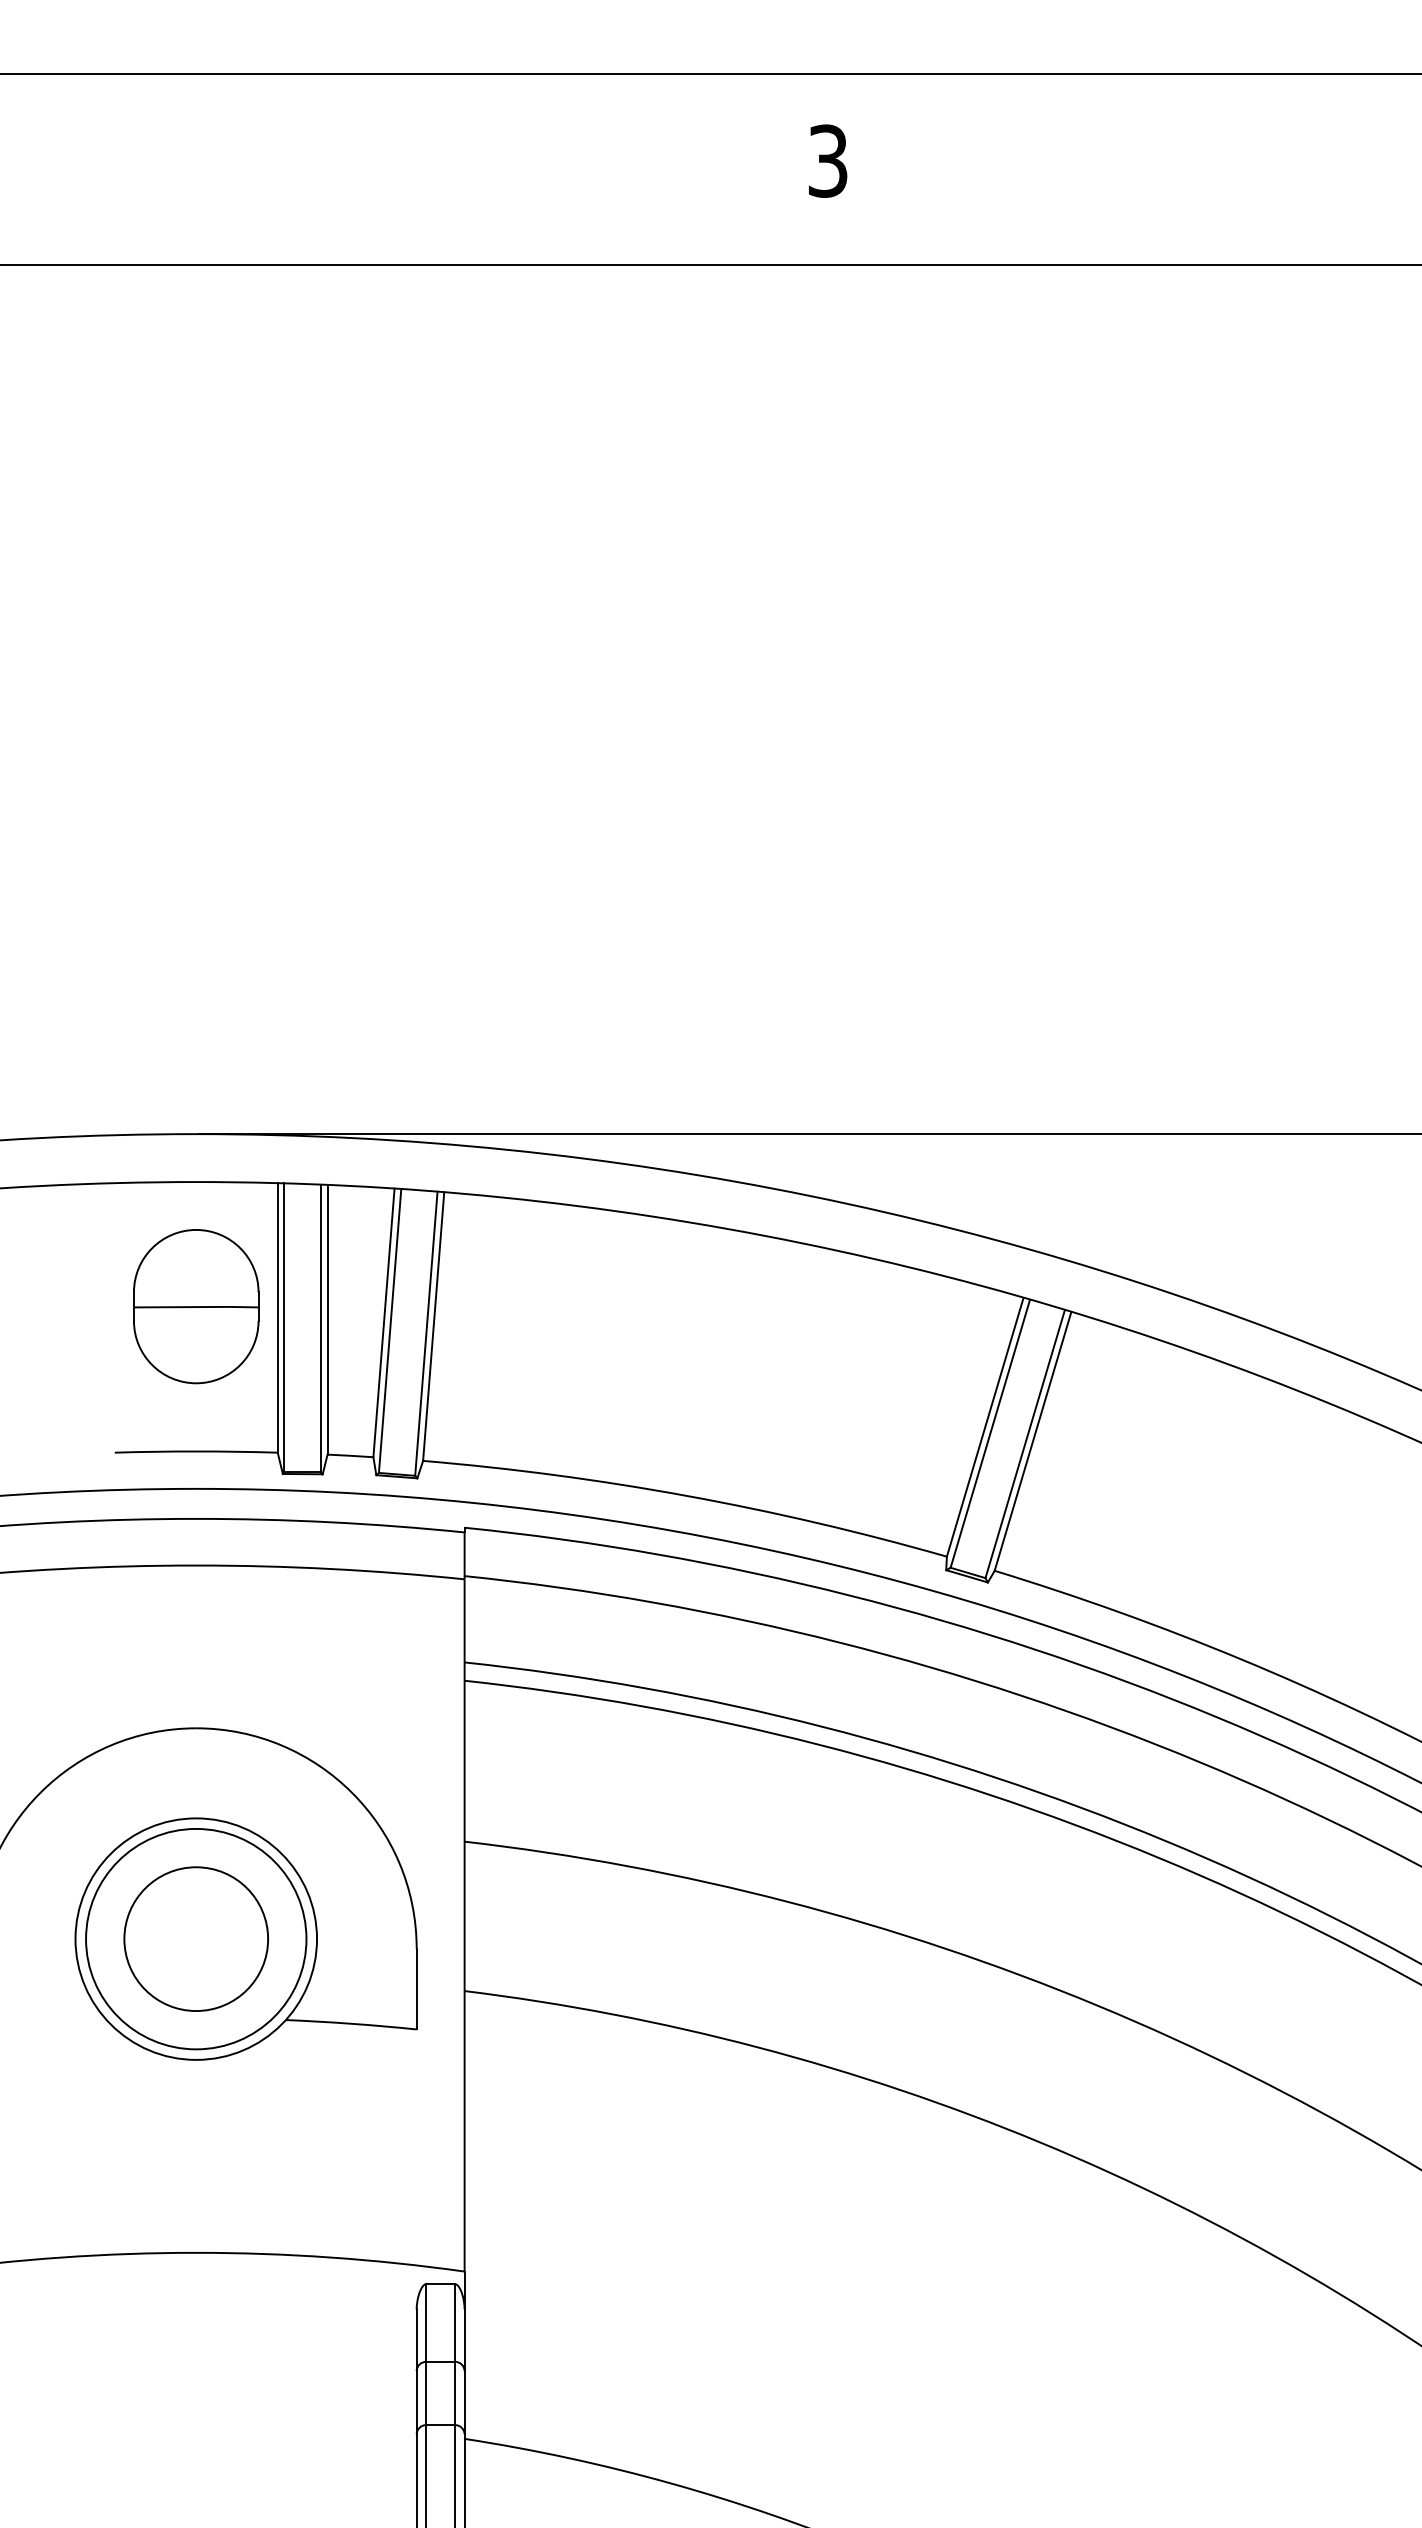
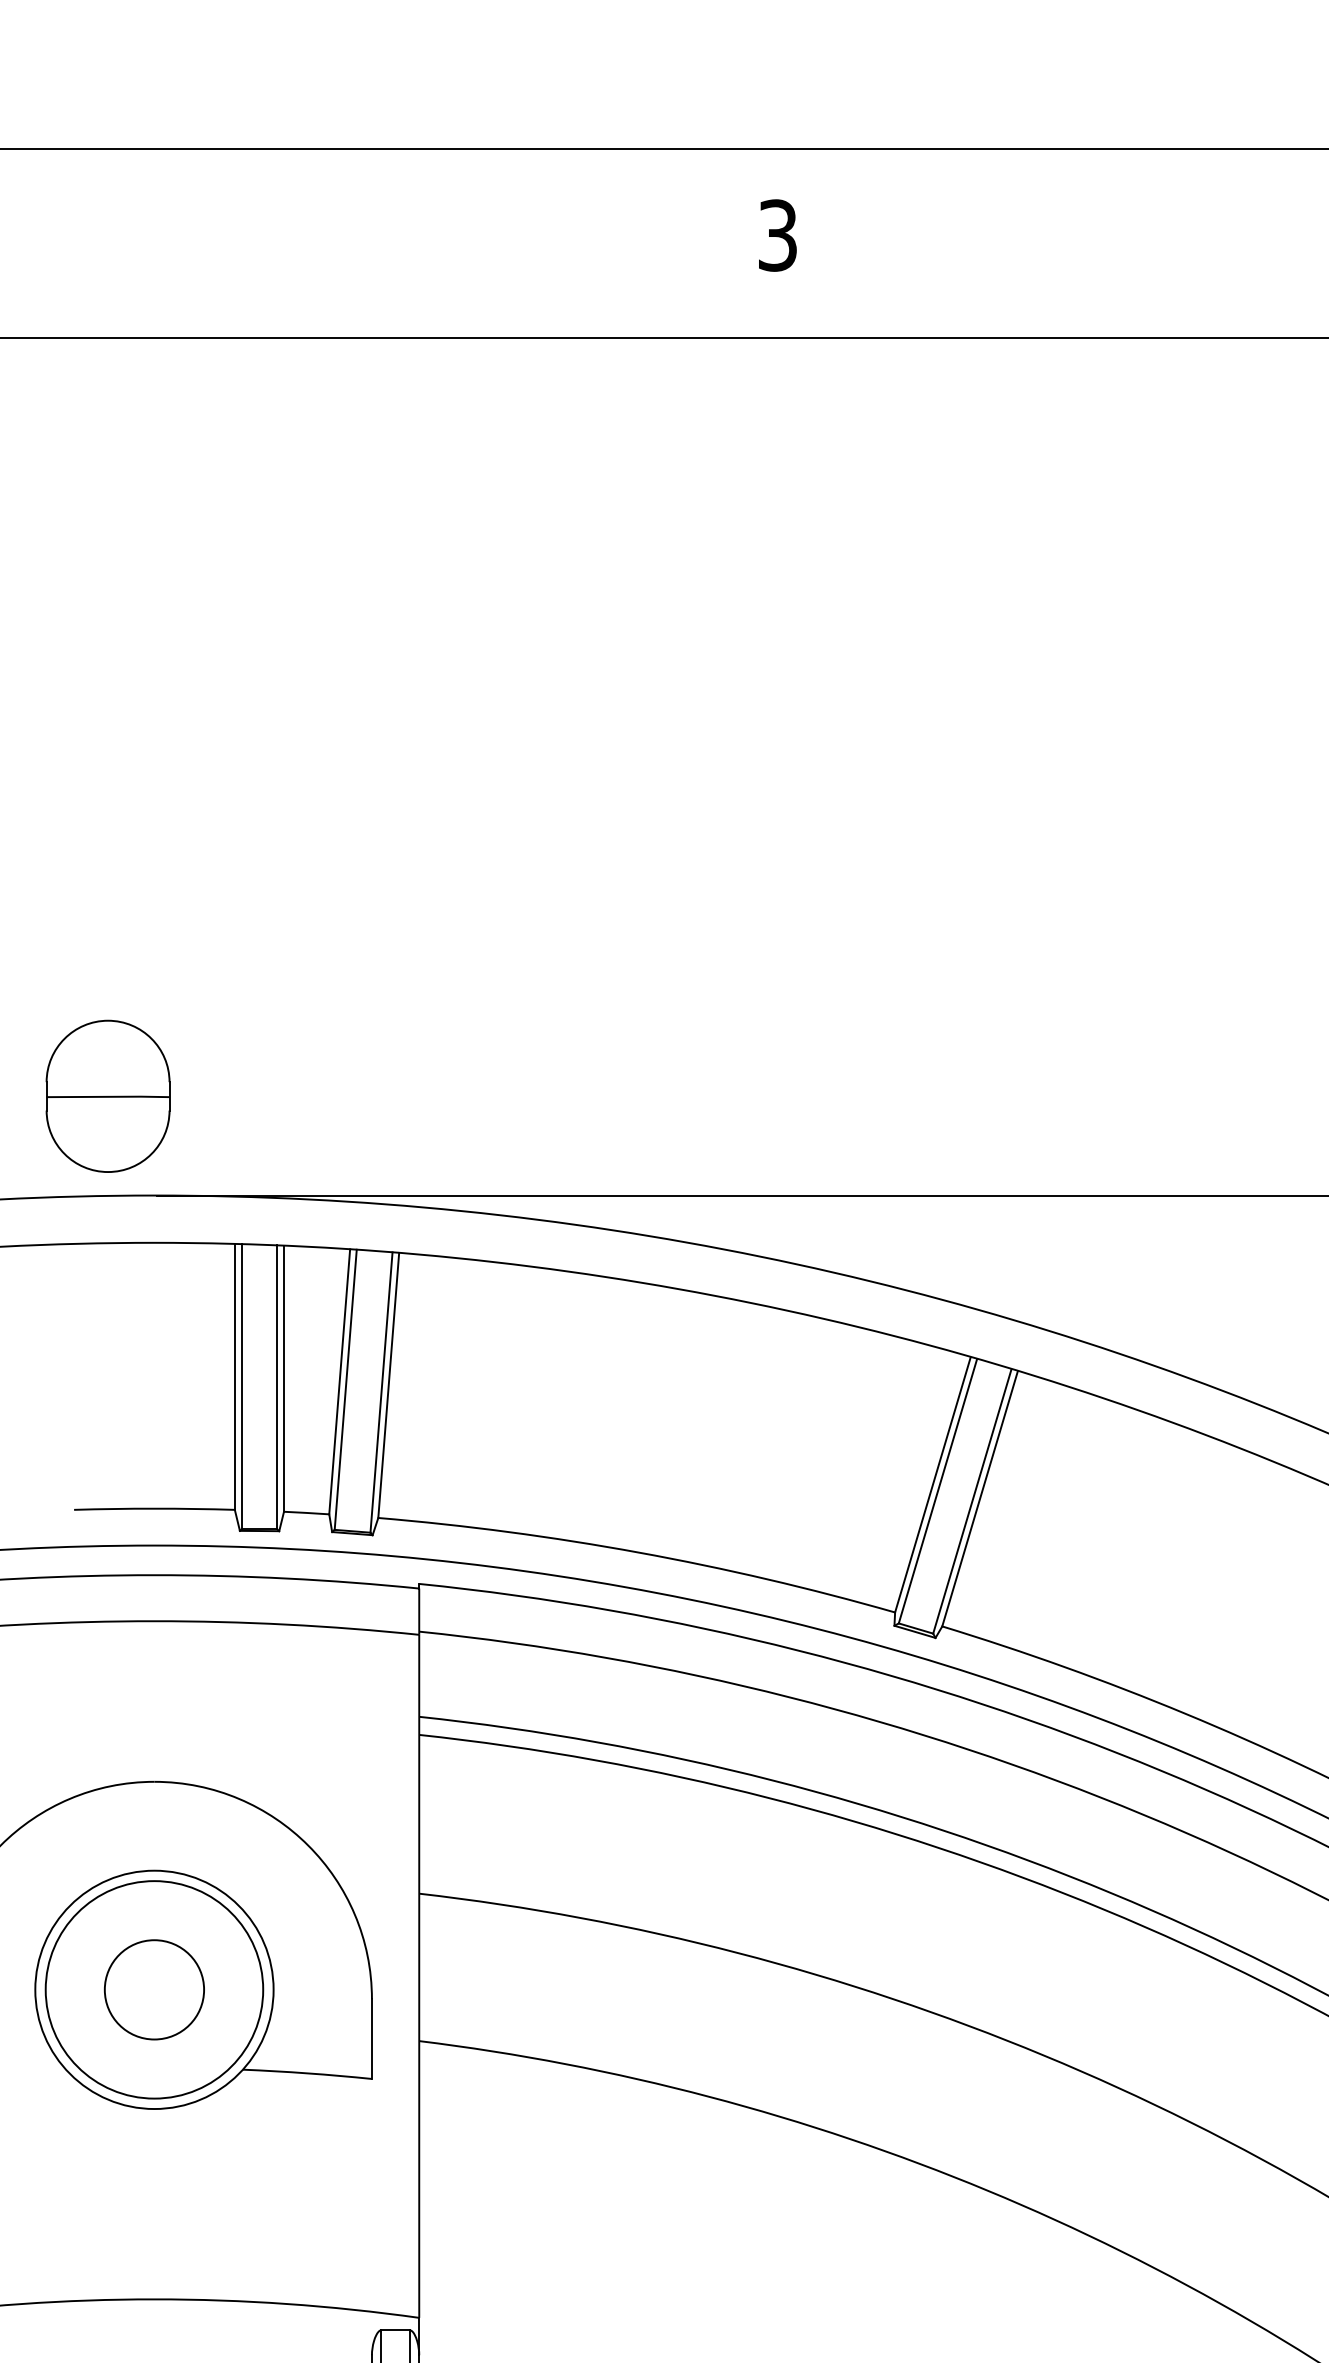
part: (196, 1306) -> (108, 1096), moved
circle: (196, 1939) -> (154, 1990), size x0.7

